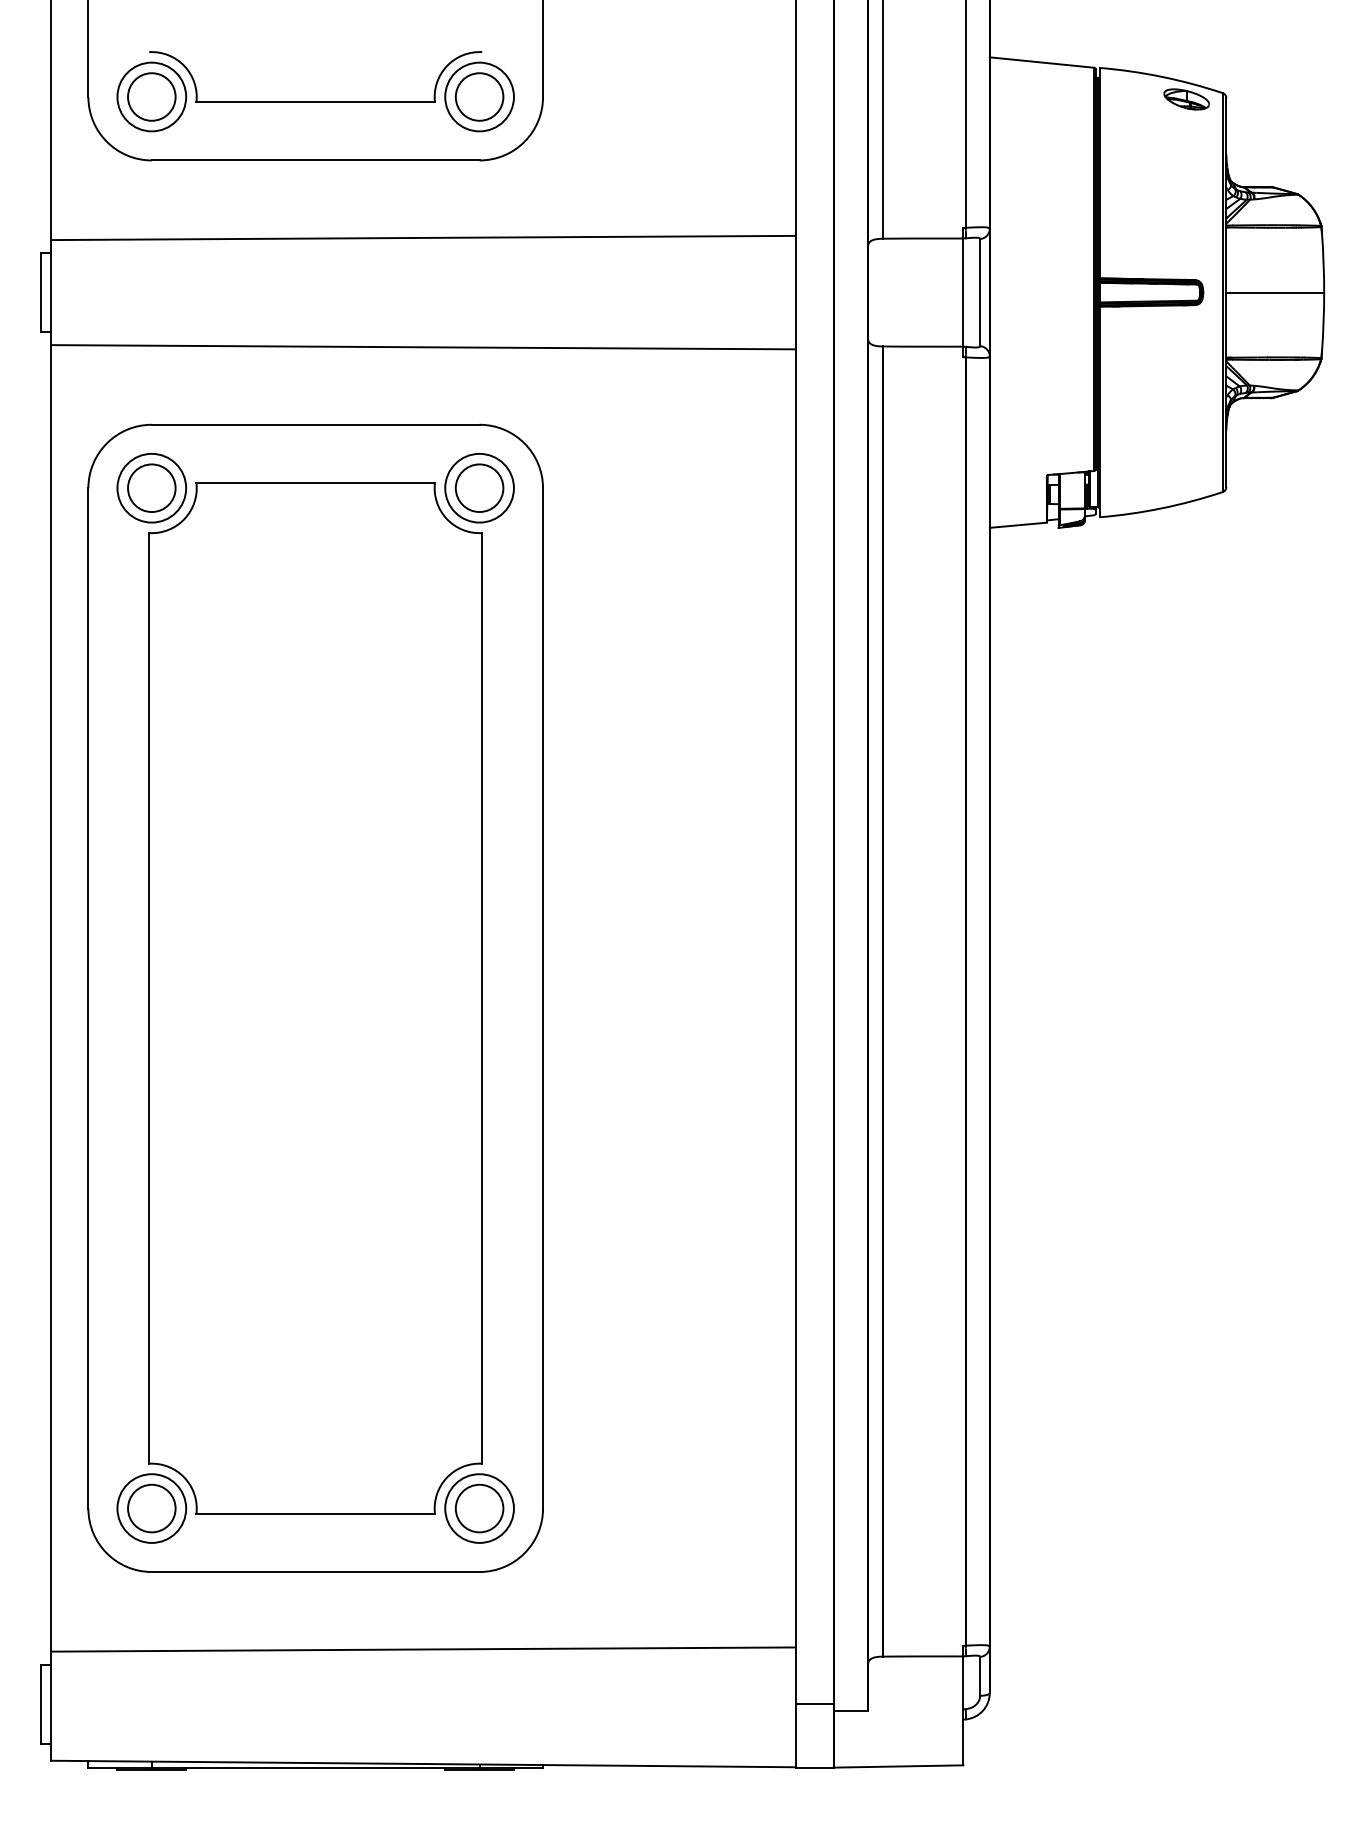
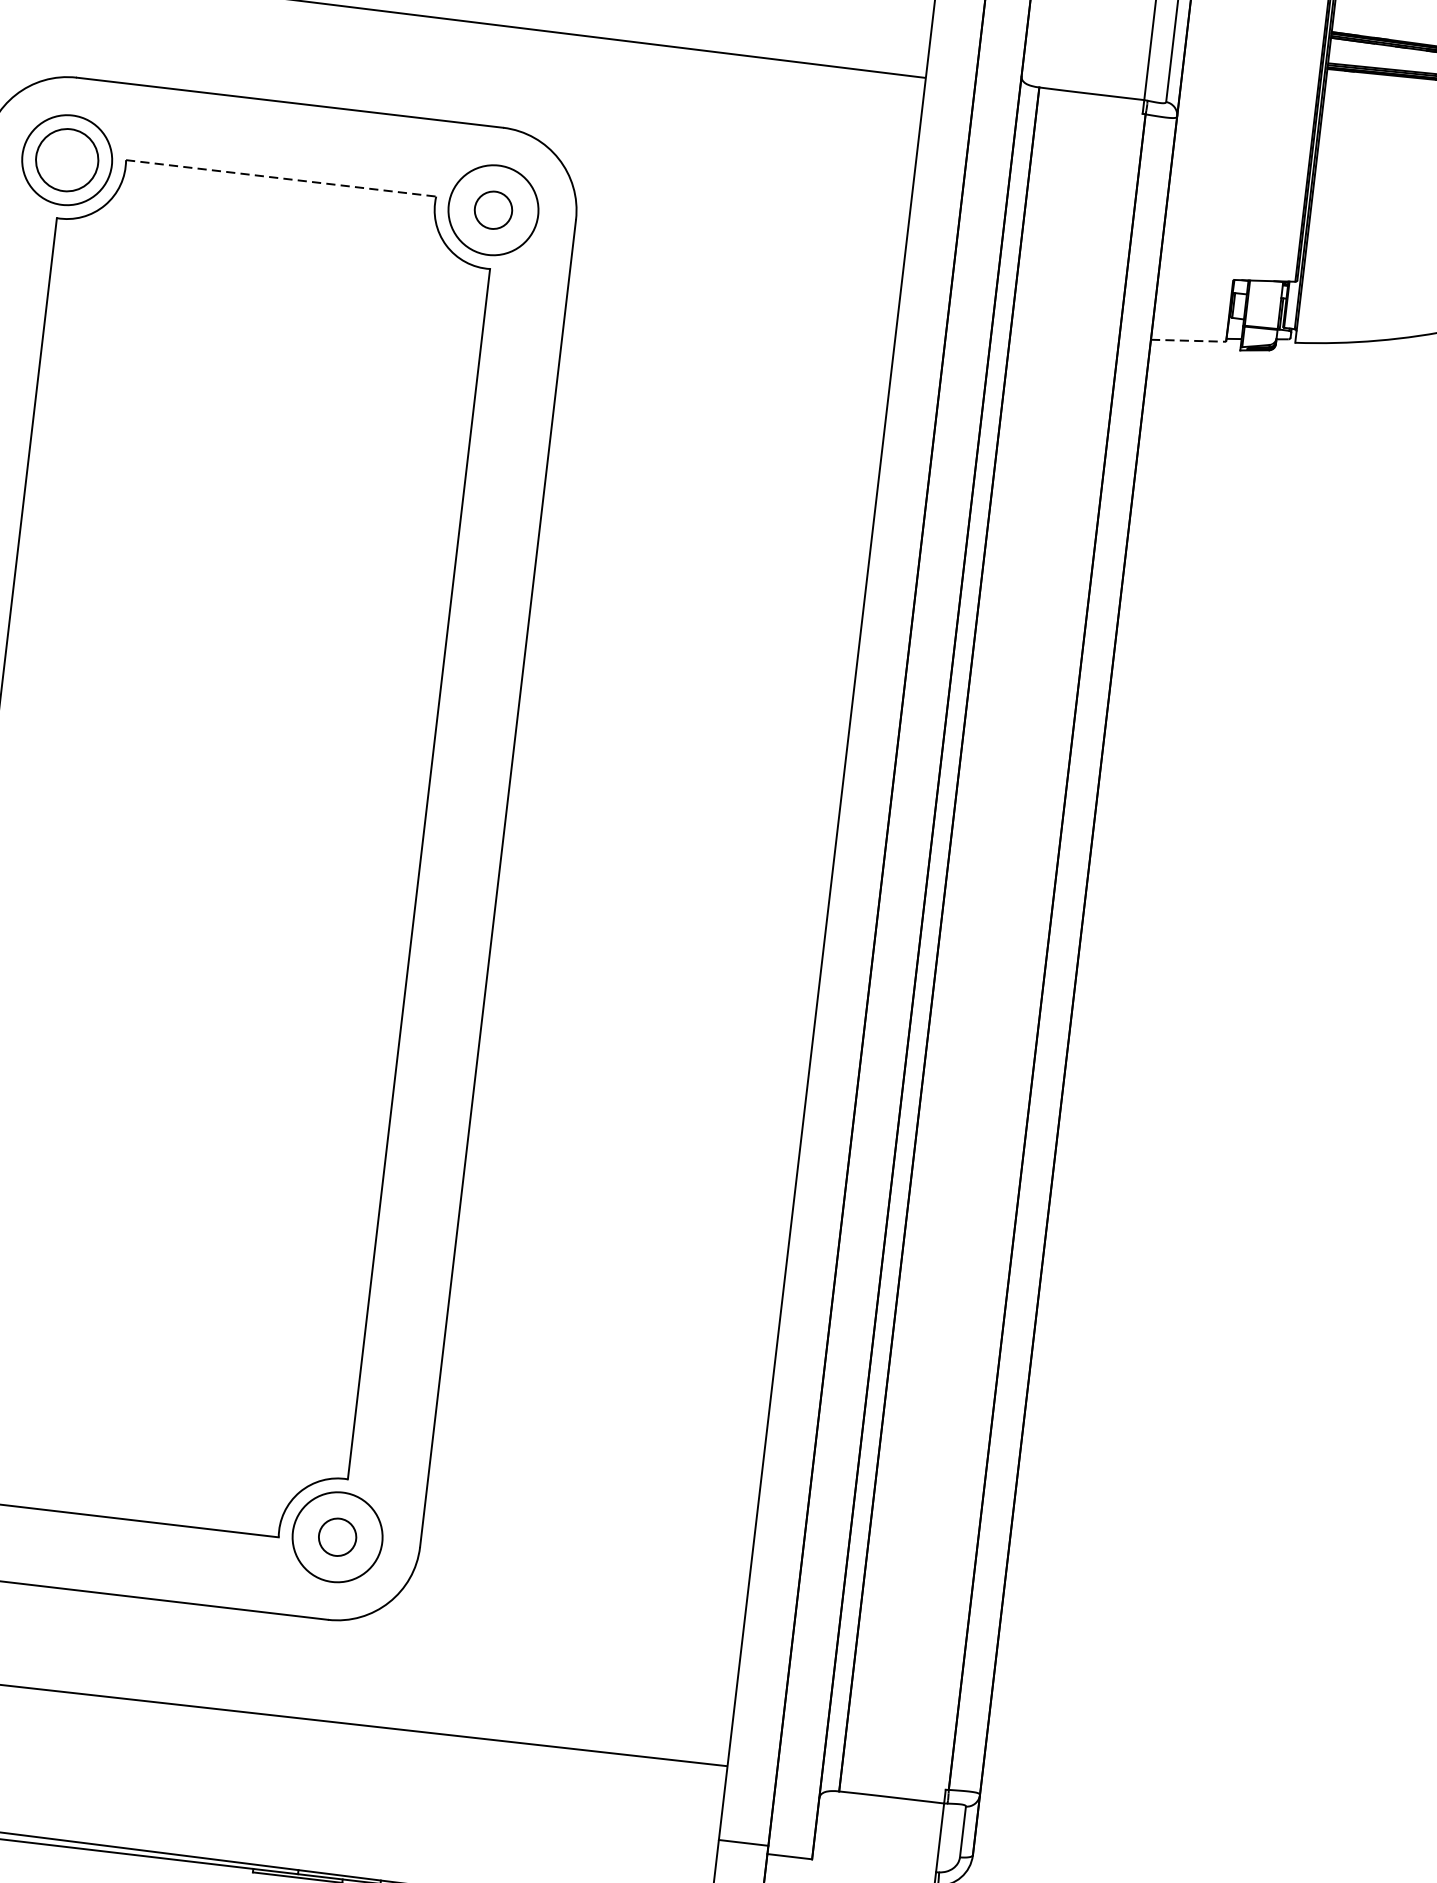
line: (316, 482) -> (282, 177), solid -> dashed
circle: (479, 488) -> (493, 210), size x0.6
line: (1018, 525) -> (1188, 341), solid -> dashed
circle: (479, 1508) -> (337, 1537), size x0.6

